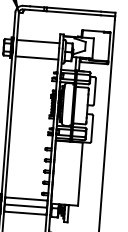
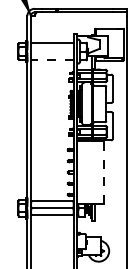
line: (36, 57) -> (51, 59), solid -> dashed
line: (80, 174) -> (104, 172), solid -> dashed

